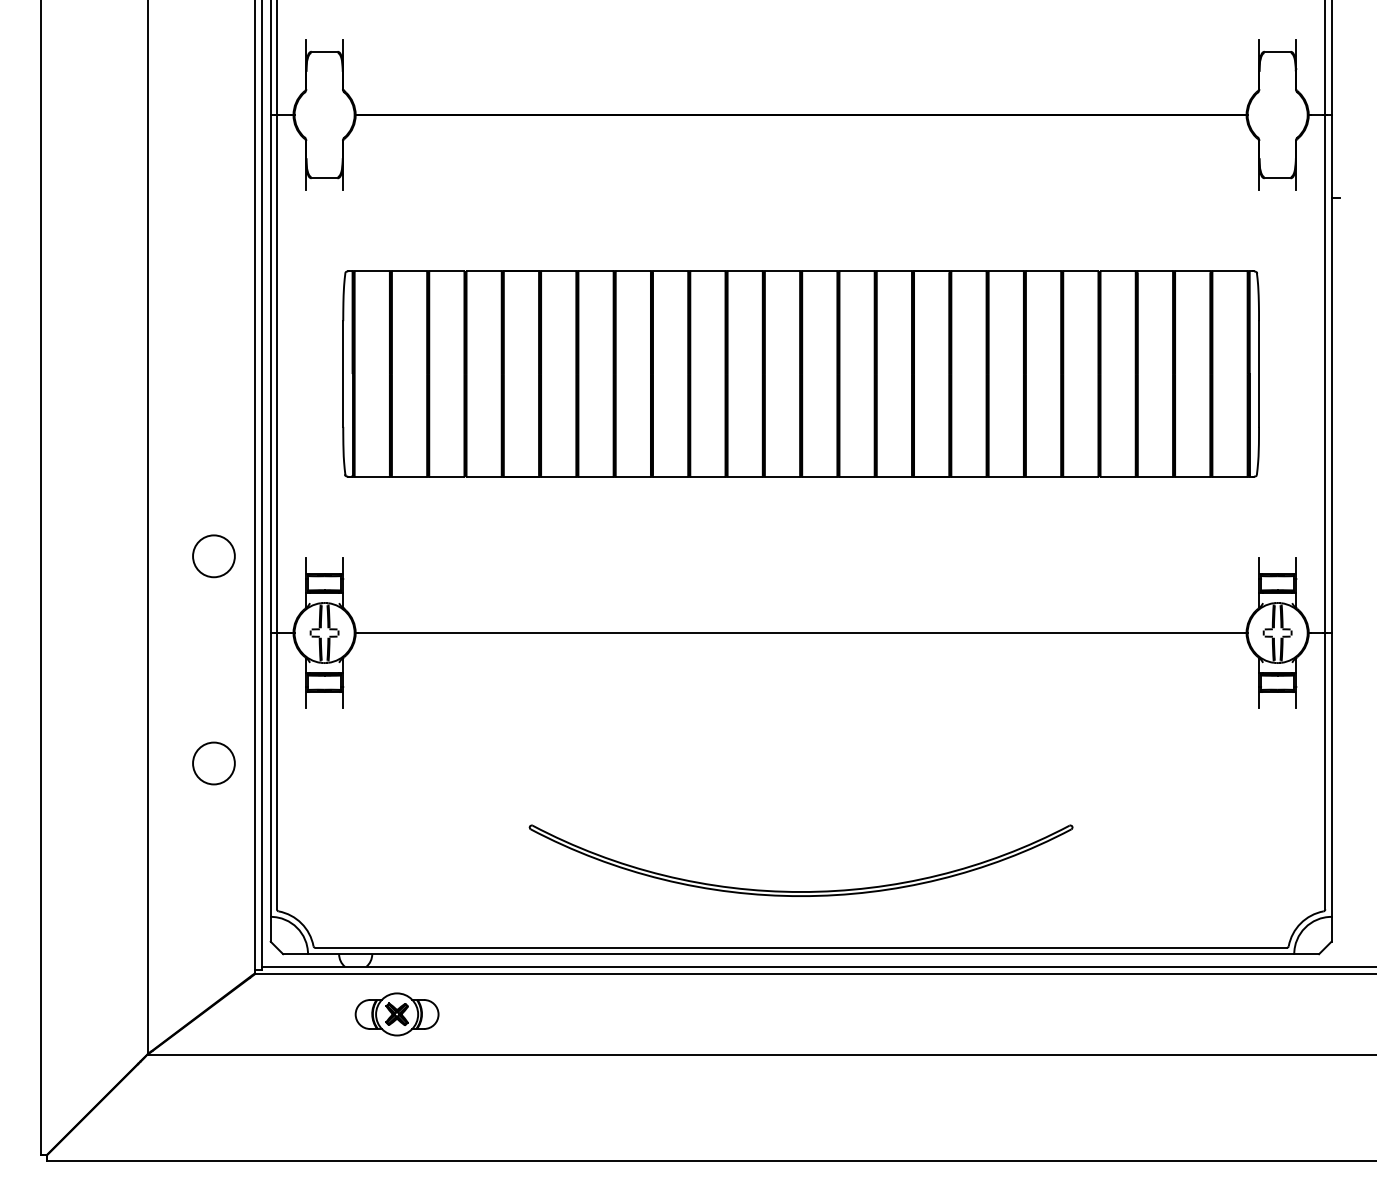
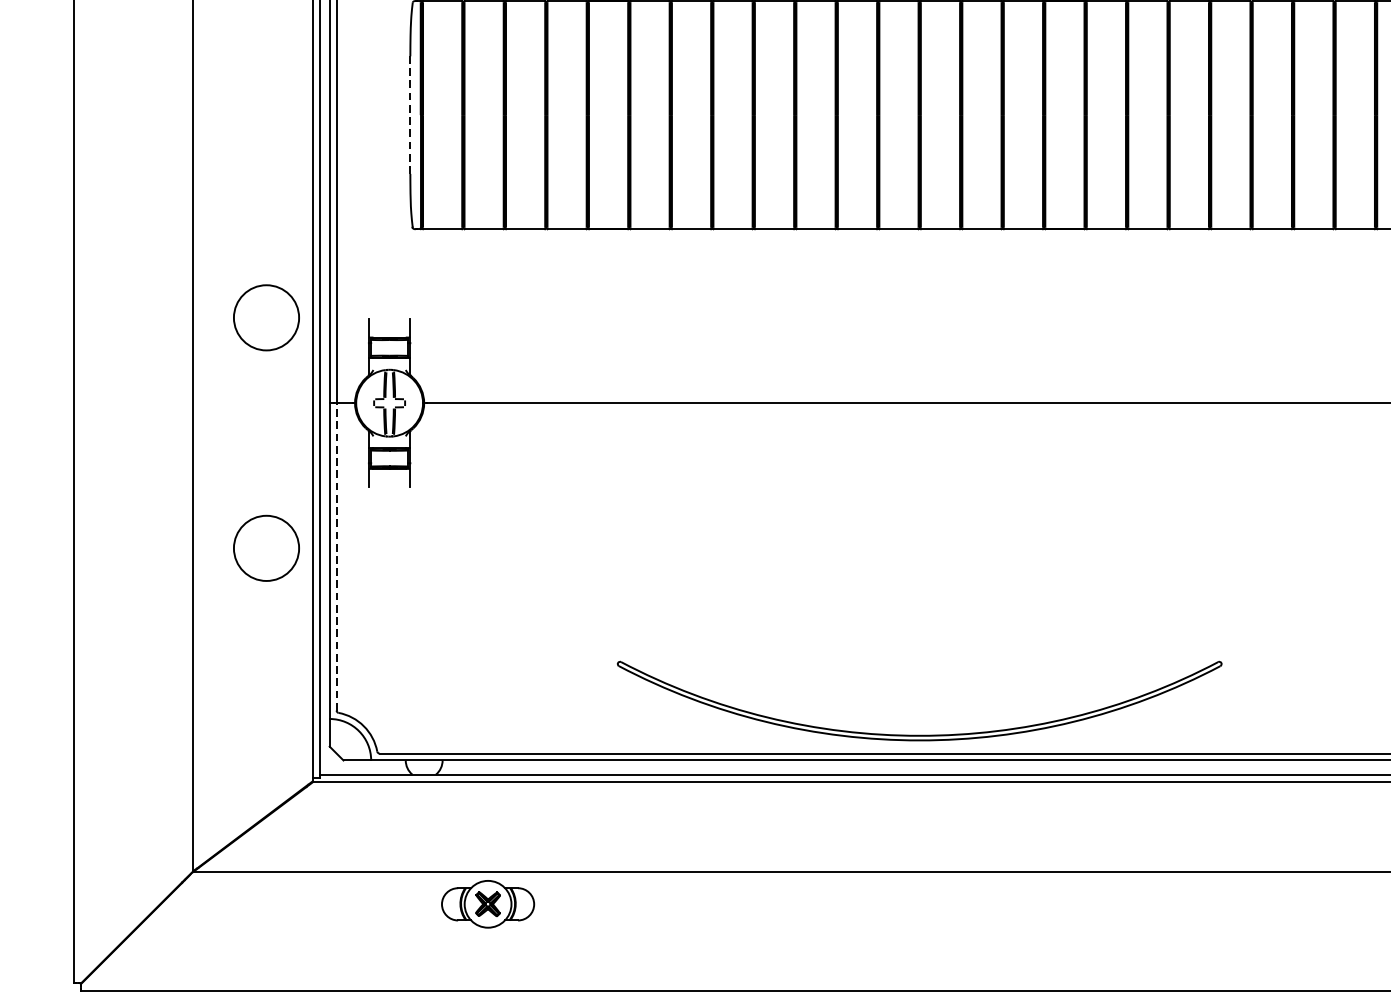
line: (343, 374) -> (410, 115), solid -> dashed
circle: (213, 556) -> (266, 318), size x1.4
circle: (213, 763) -> (266, 548), size x1.4
line: (276, 770) -> (336, 556), solid -> dashed
part: (800, 891) -> (919, 735), moved
part: (396, 1014) -> (487, 904), moved

